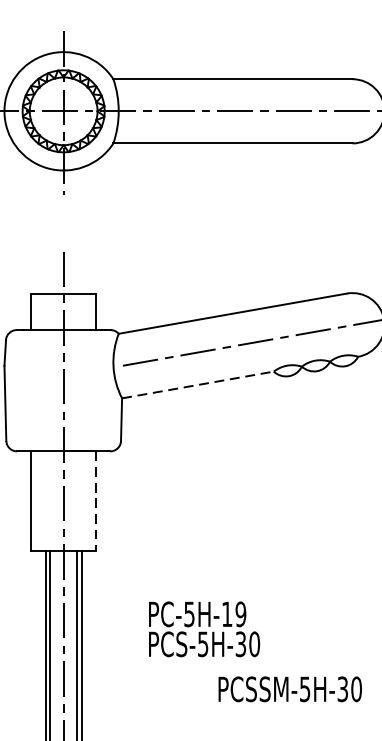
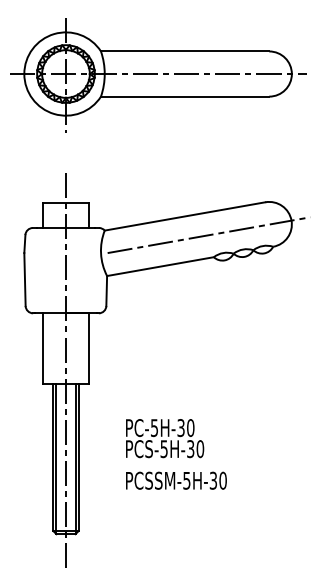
line: (197, 384) -> (160, 266), dashed -> solid
line: (95, 501) -> (88, 348), dashed -> solid
text: (233, 615) -> (185, 428), PC-5H-19 -> PC-5H-30
text: (290, 688) -> (176, 480), moved

